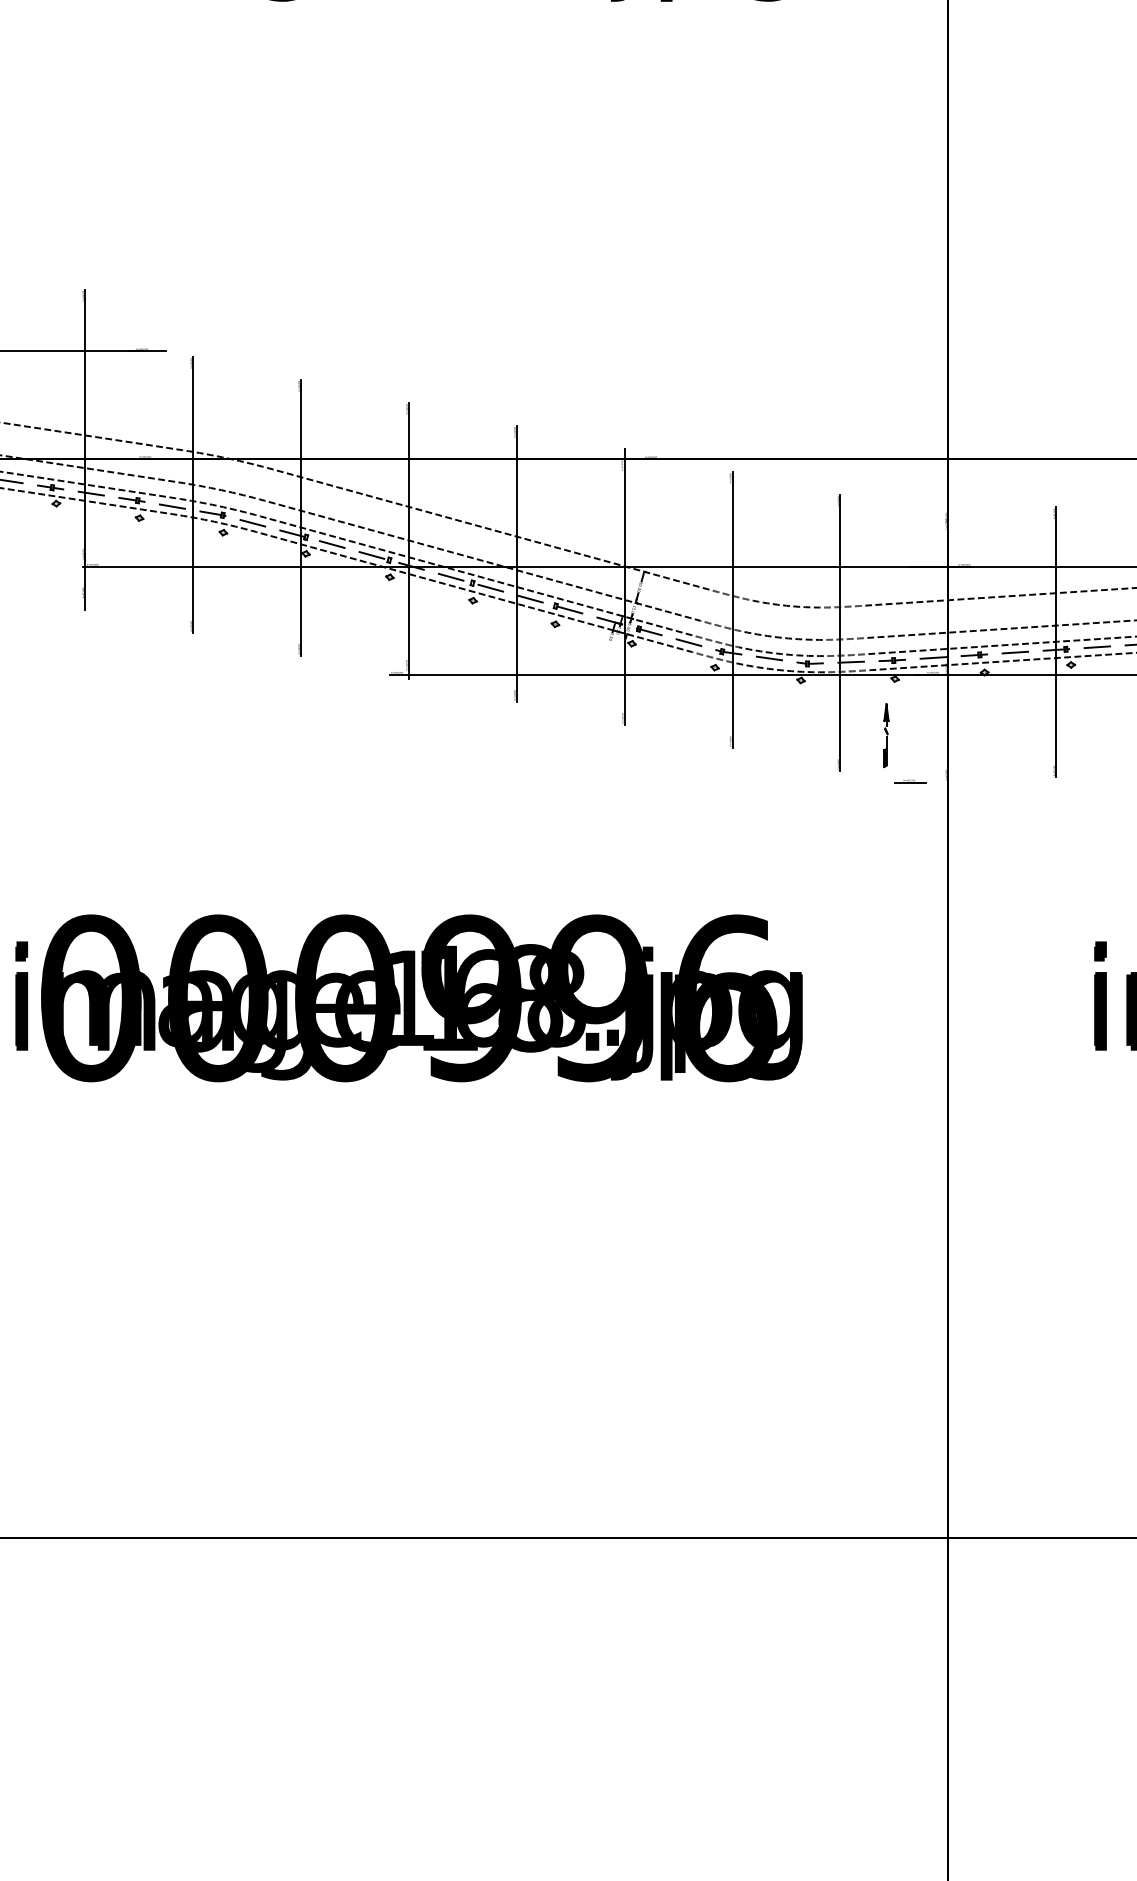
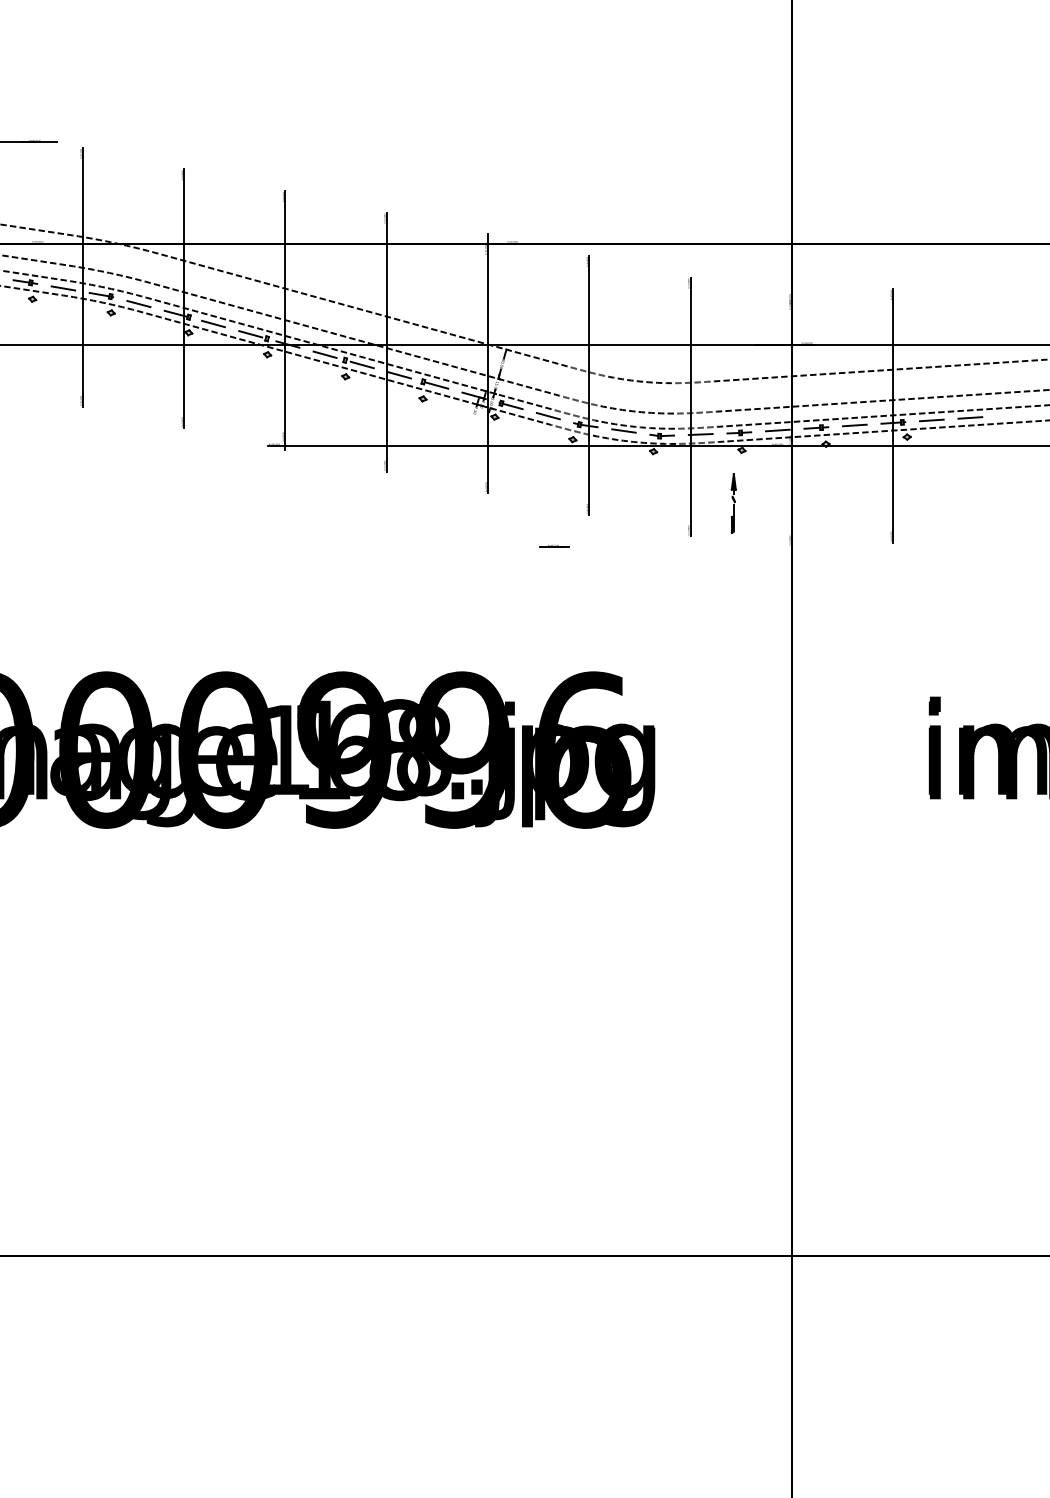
part: (910, 781) -> (554, 546), moved

